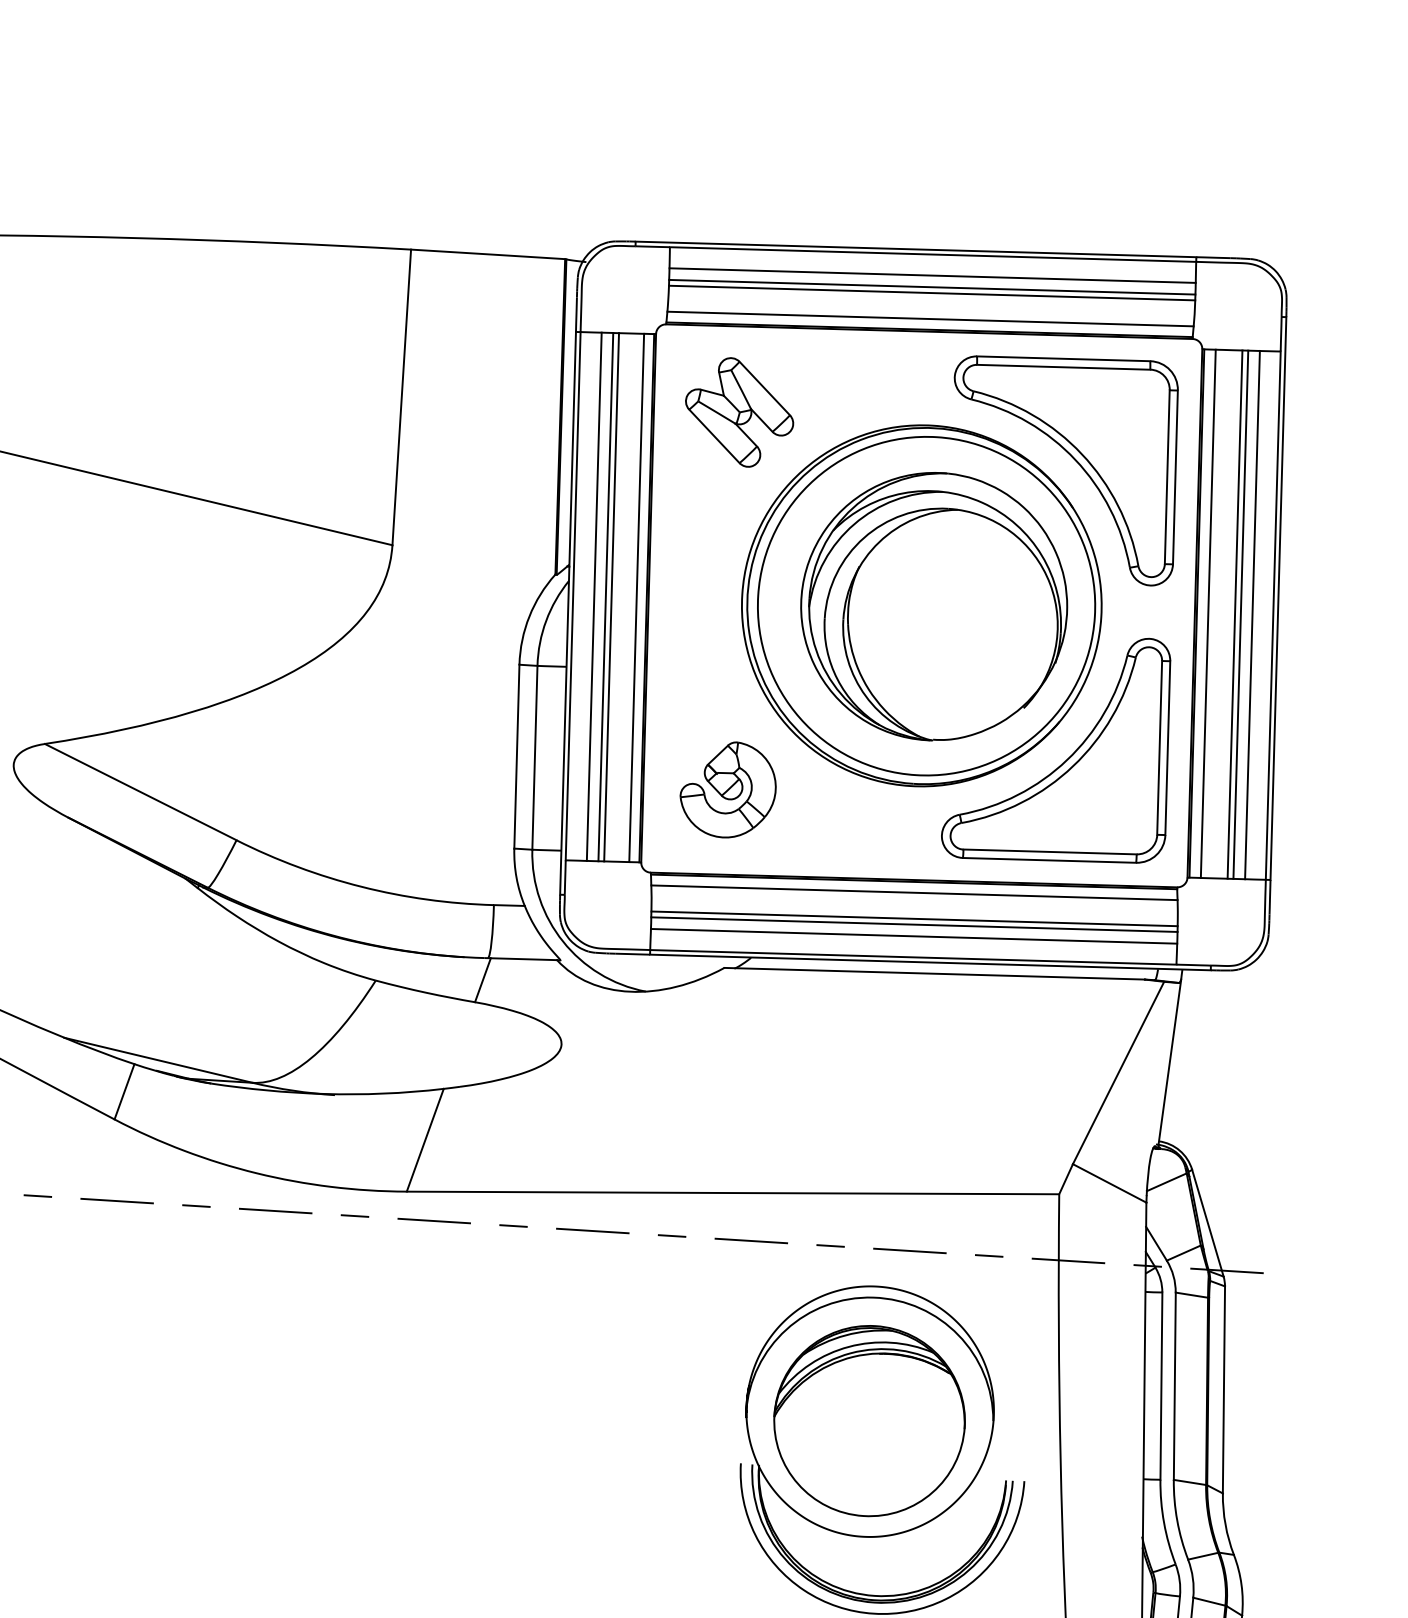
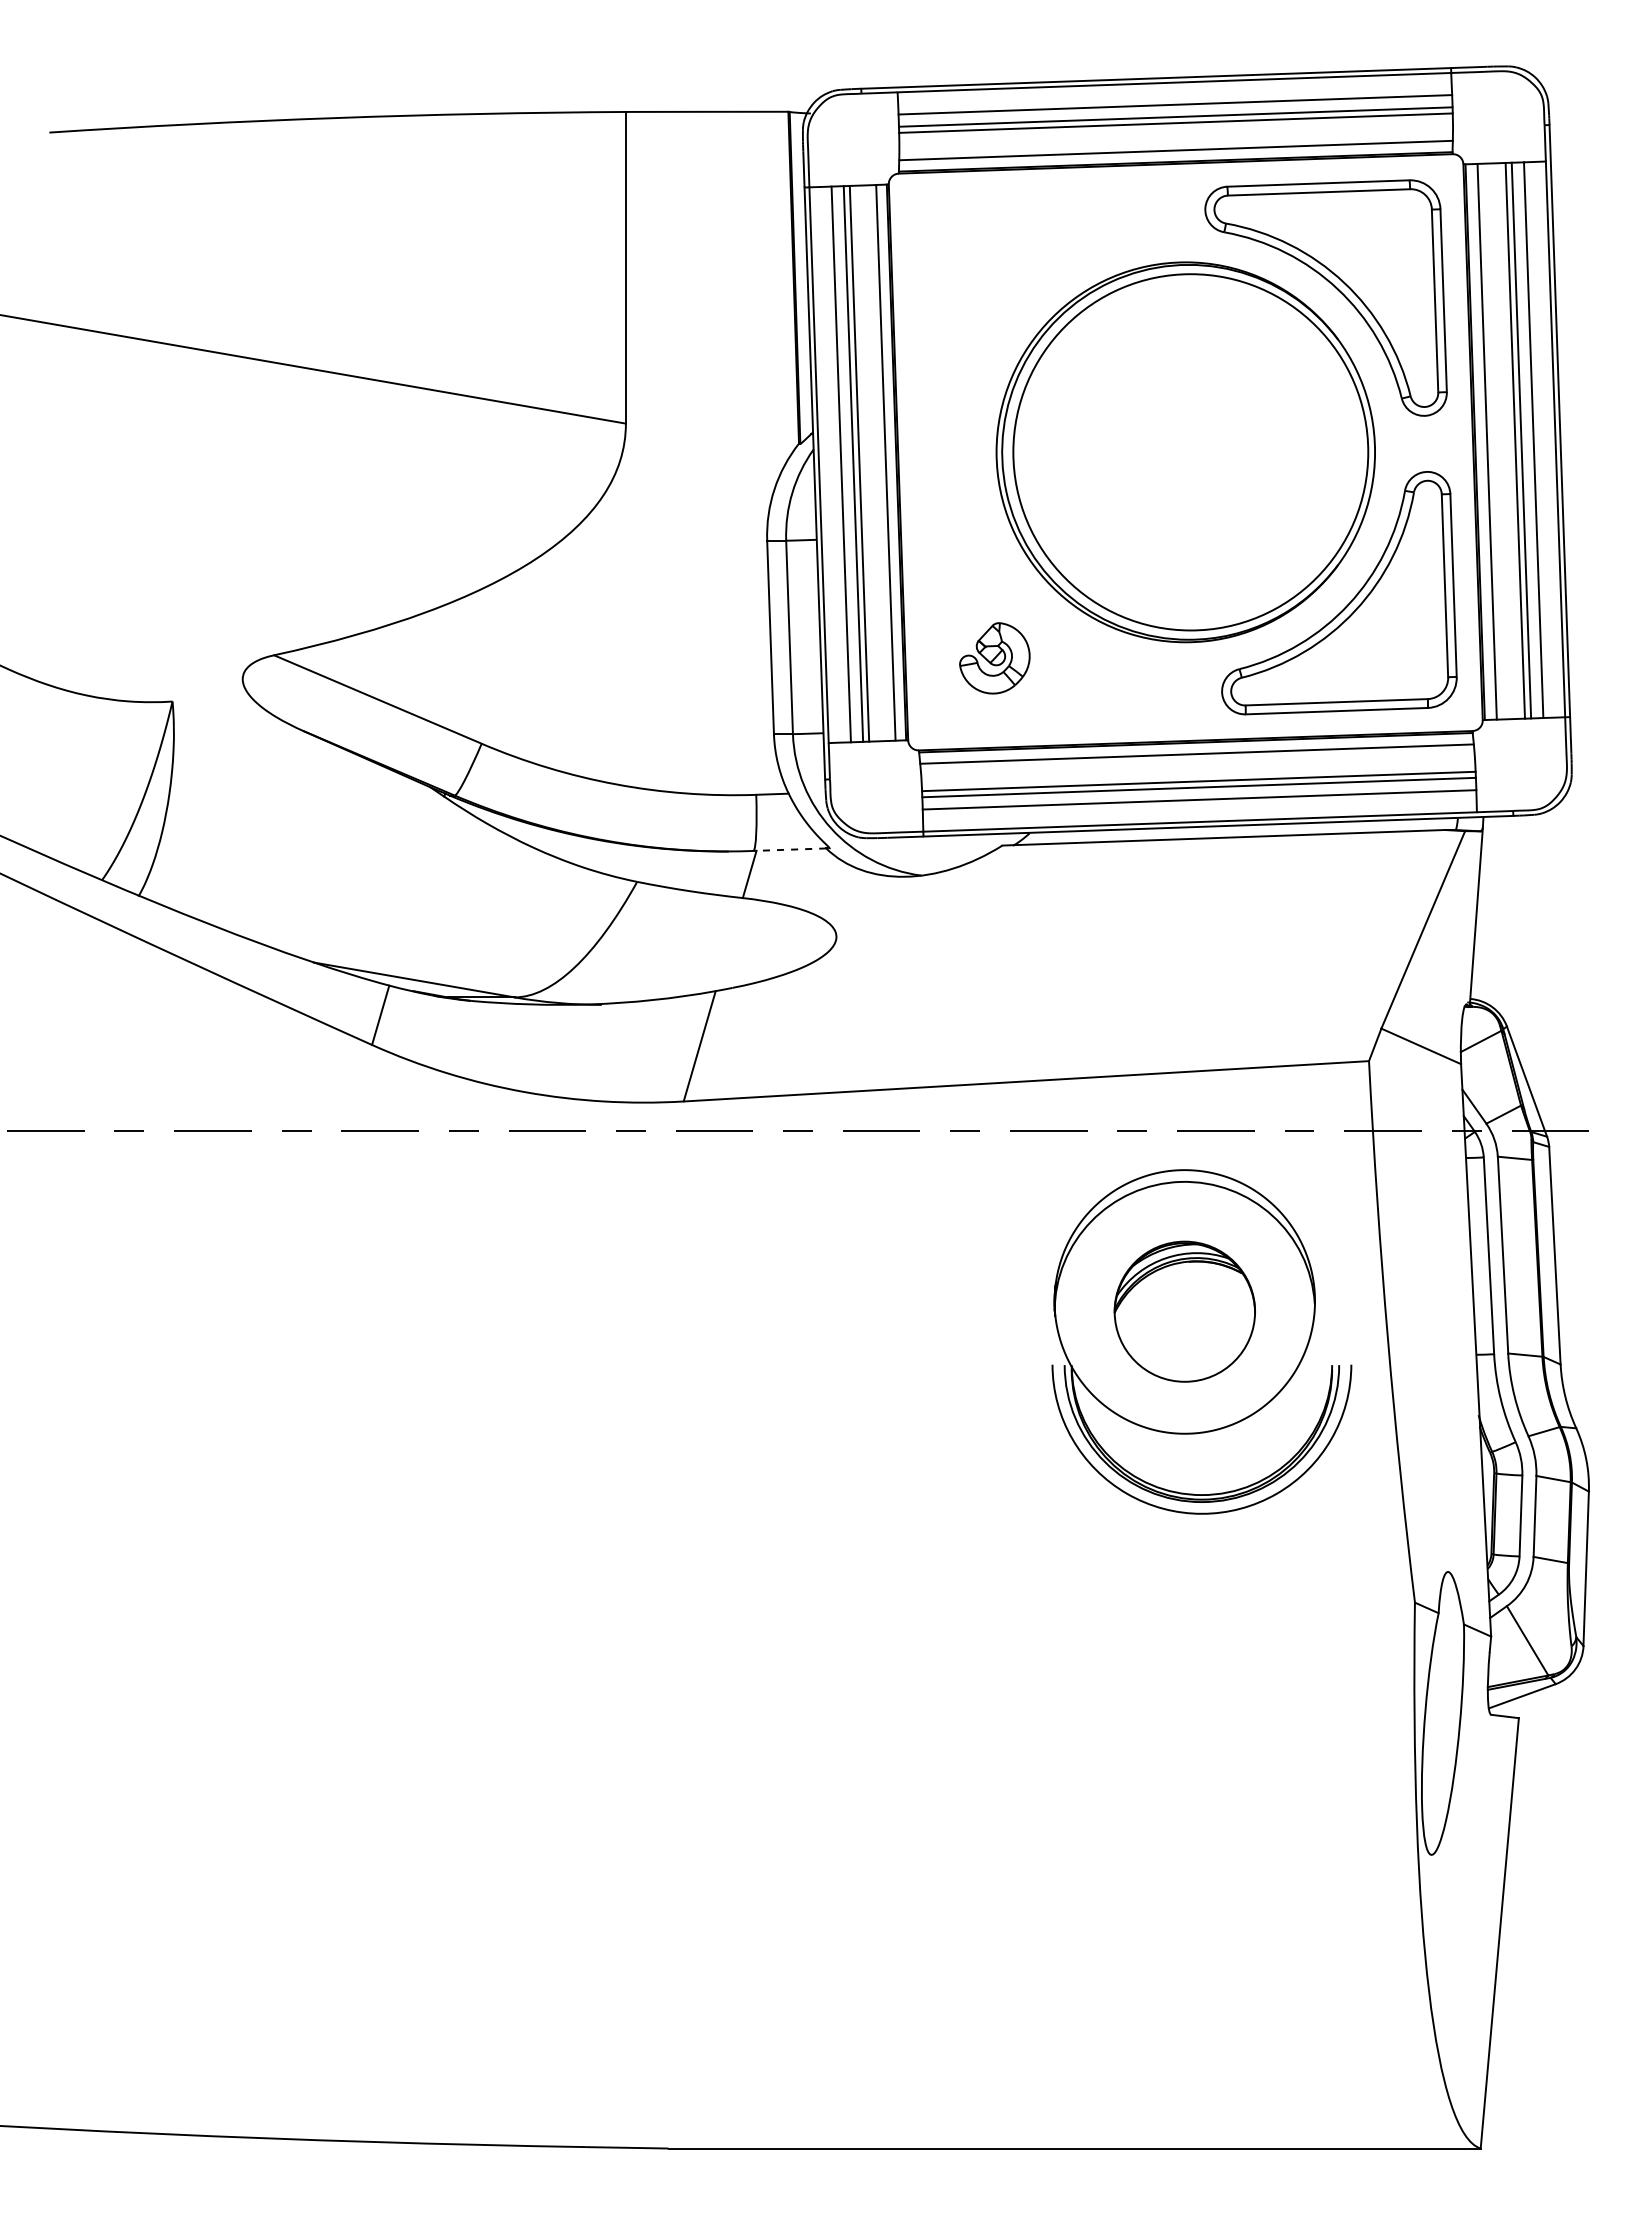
part: (739, 411) -> (981, 260), removed
part: (933, 605) -> (1198, 451), removed
part: (728, 790) -> (994, 658), size x0.7
line: (524, 959) -> (791, 849), solid -> dashed
part: (869, 1420) -> (1184, 1311), size x0.7

